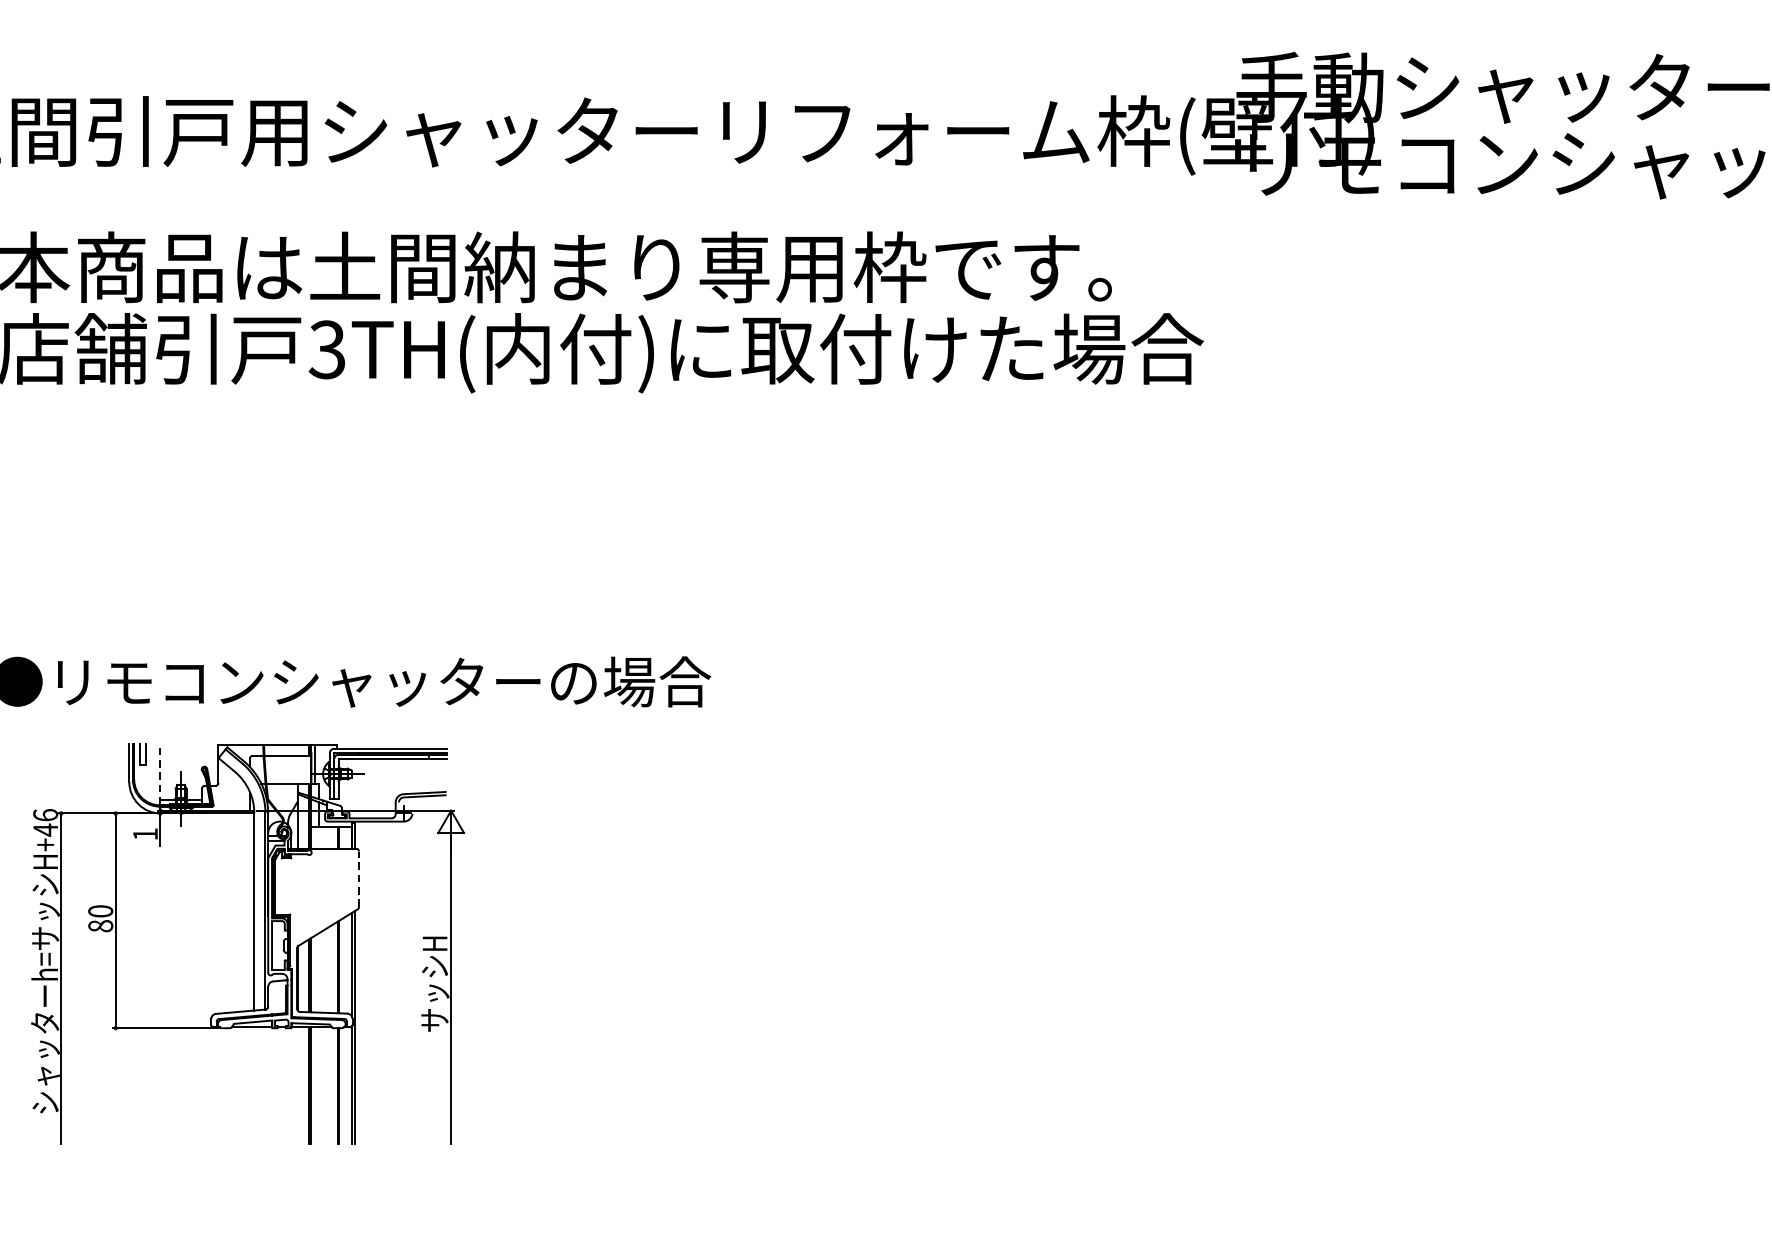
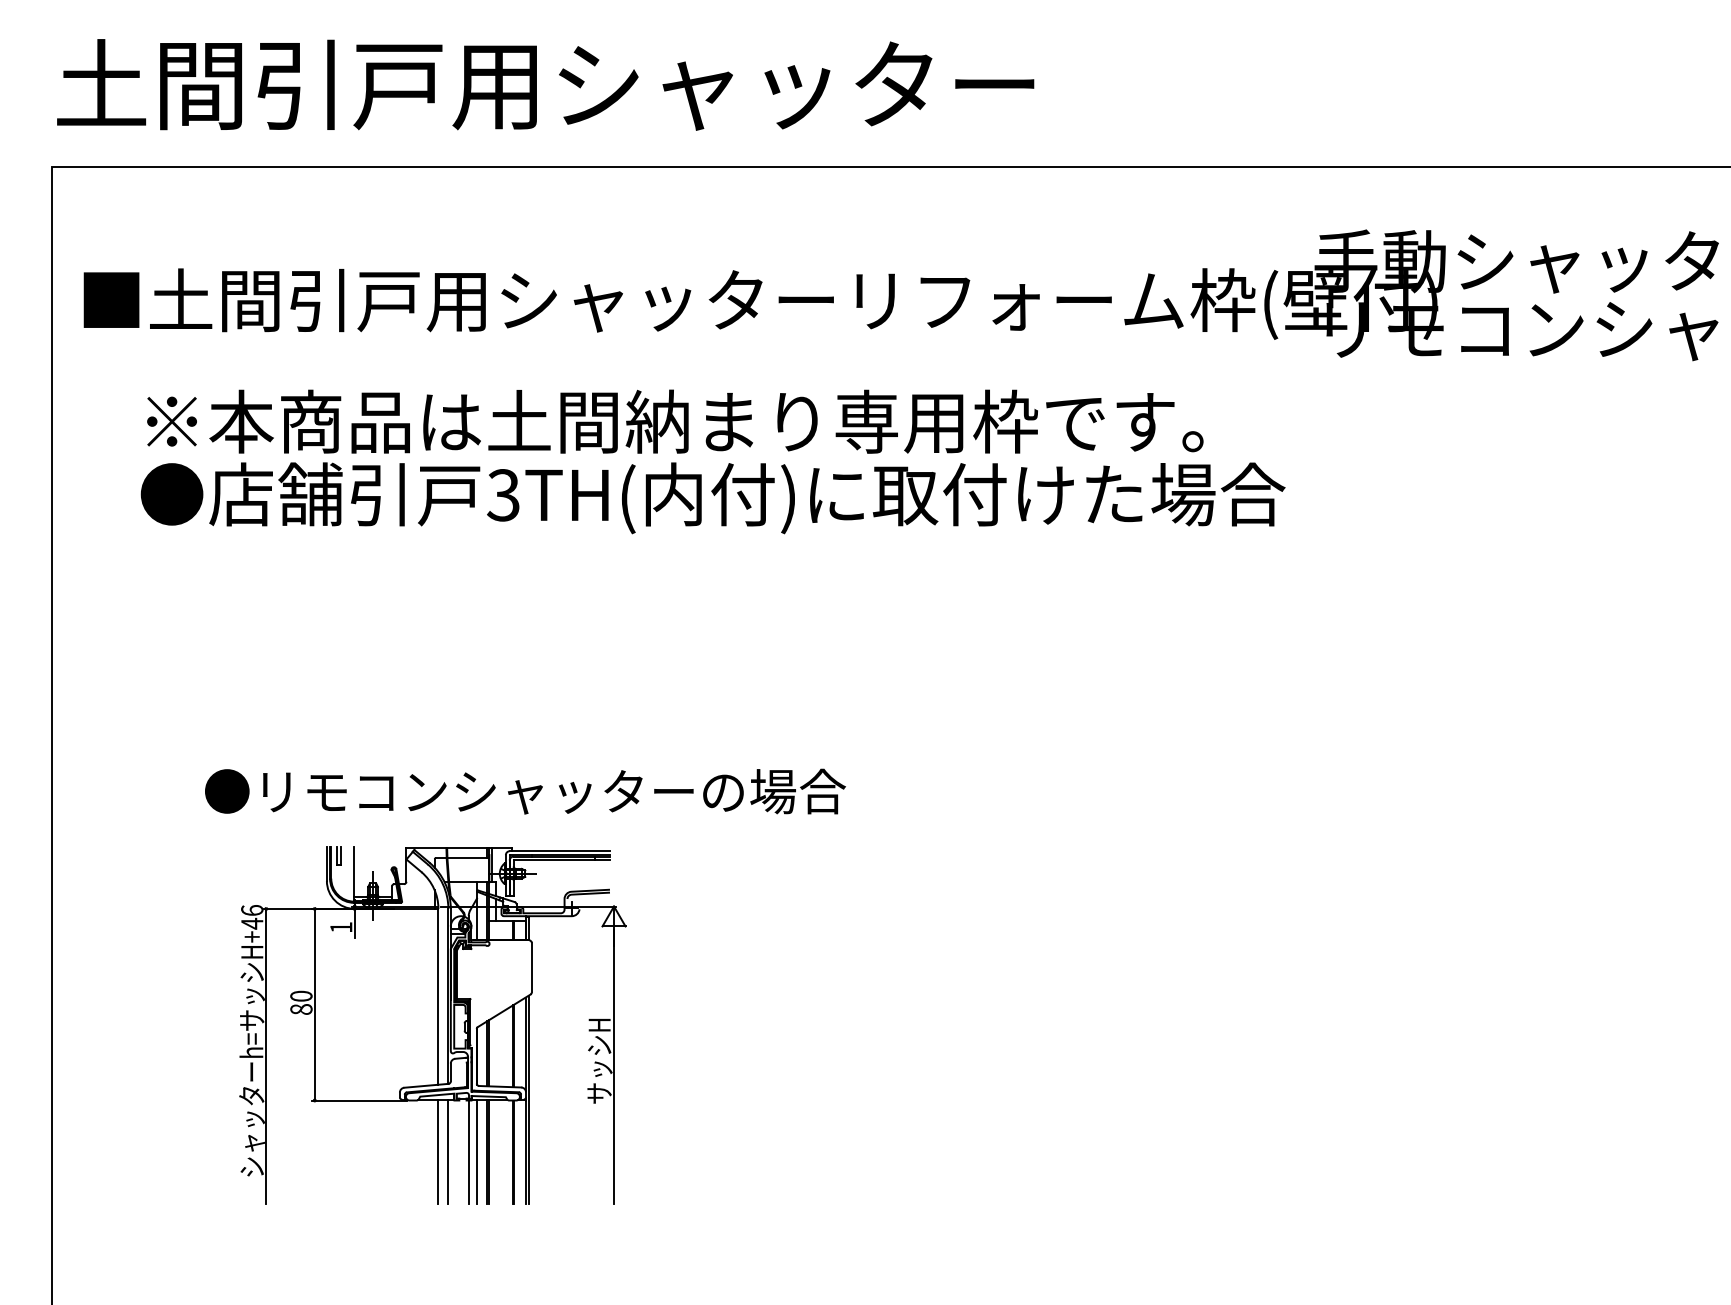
line: (160, 774) -> (354, 874), dashed -> solid
line: (358, 879) -> (531, 967), dashed -> solid
line: (254, 1085) -> (438, 1151), added
line: (265, 1085) -> (448, 1151), added
line: (298, 1085) -> (477, 1151), added
line: (288, 1086) -> (468, 1152), added

